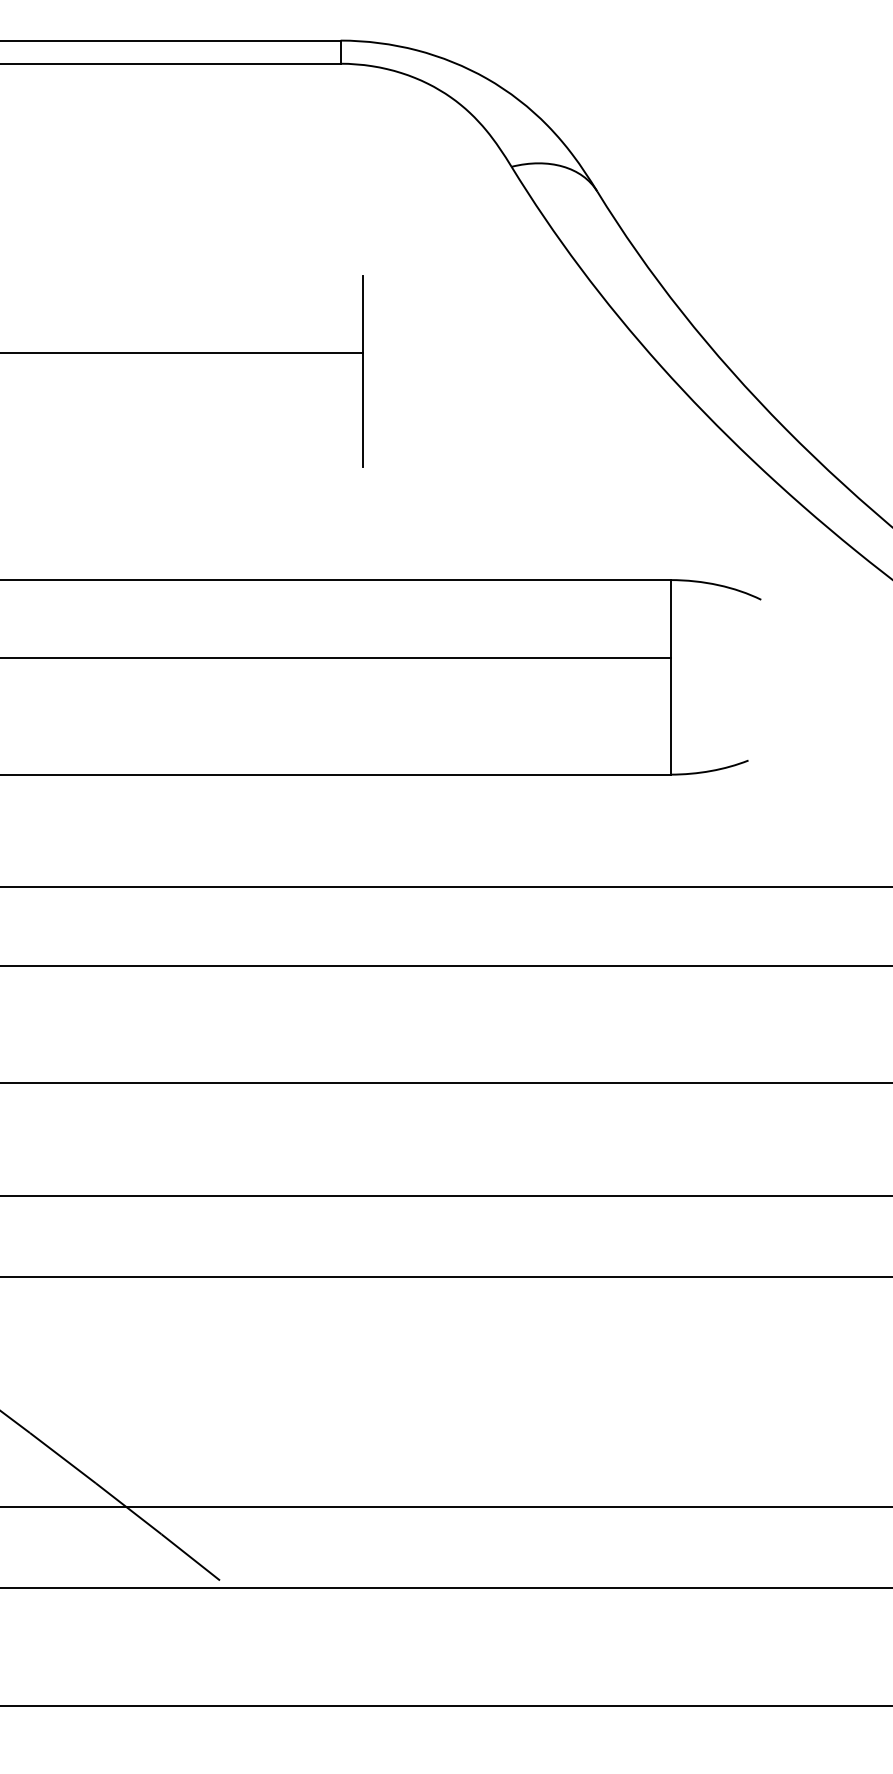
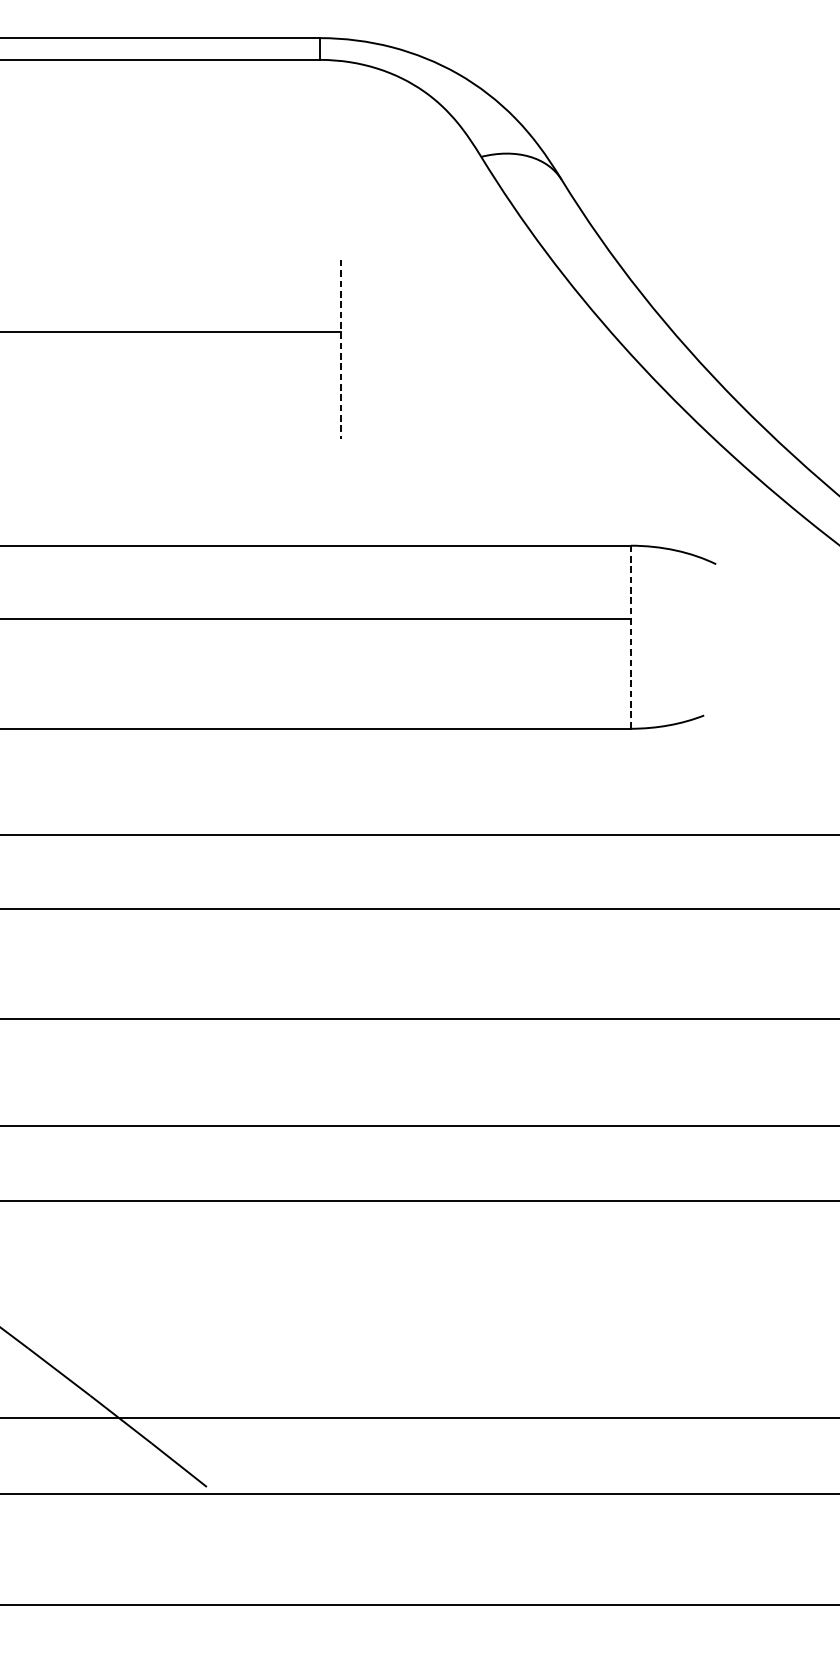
line: (362, 372) -> (340, 350), solid -> dashed
line: (670, 677) -> (630, 637), solid -> dashed

